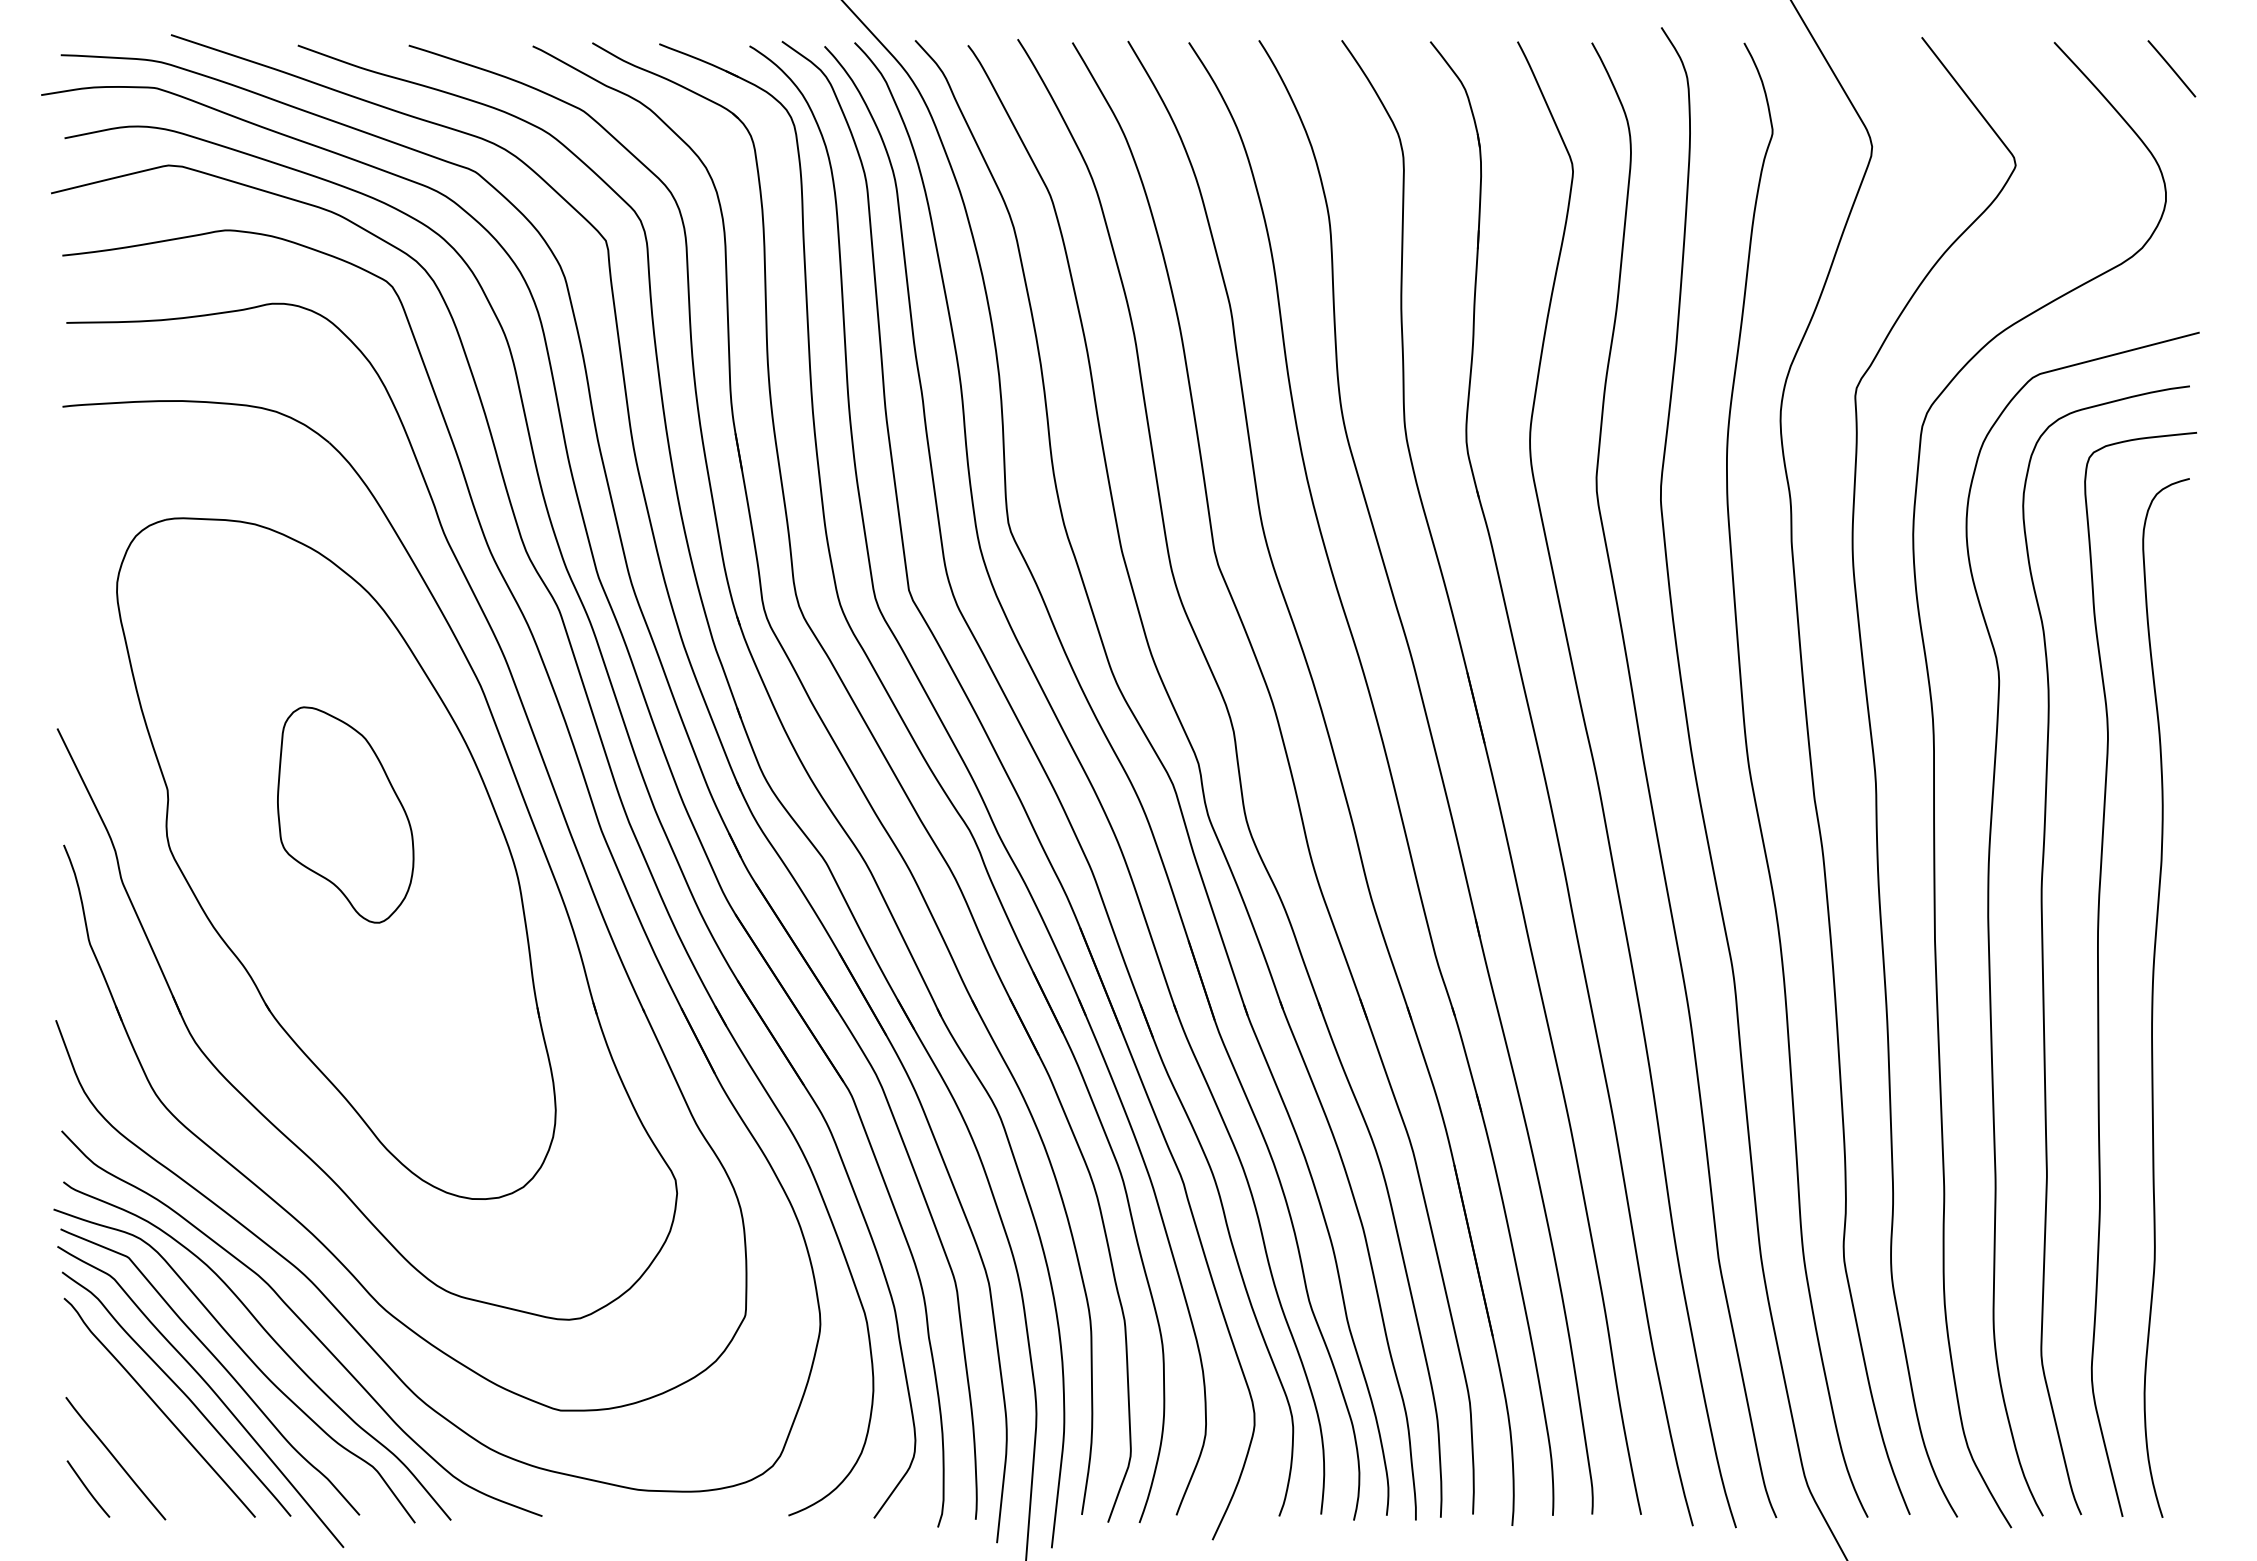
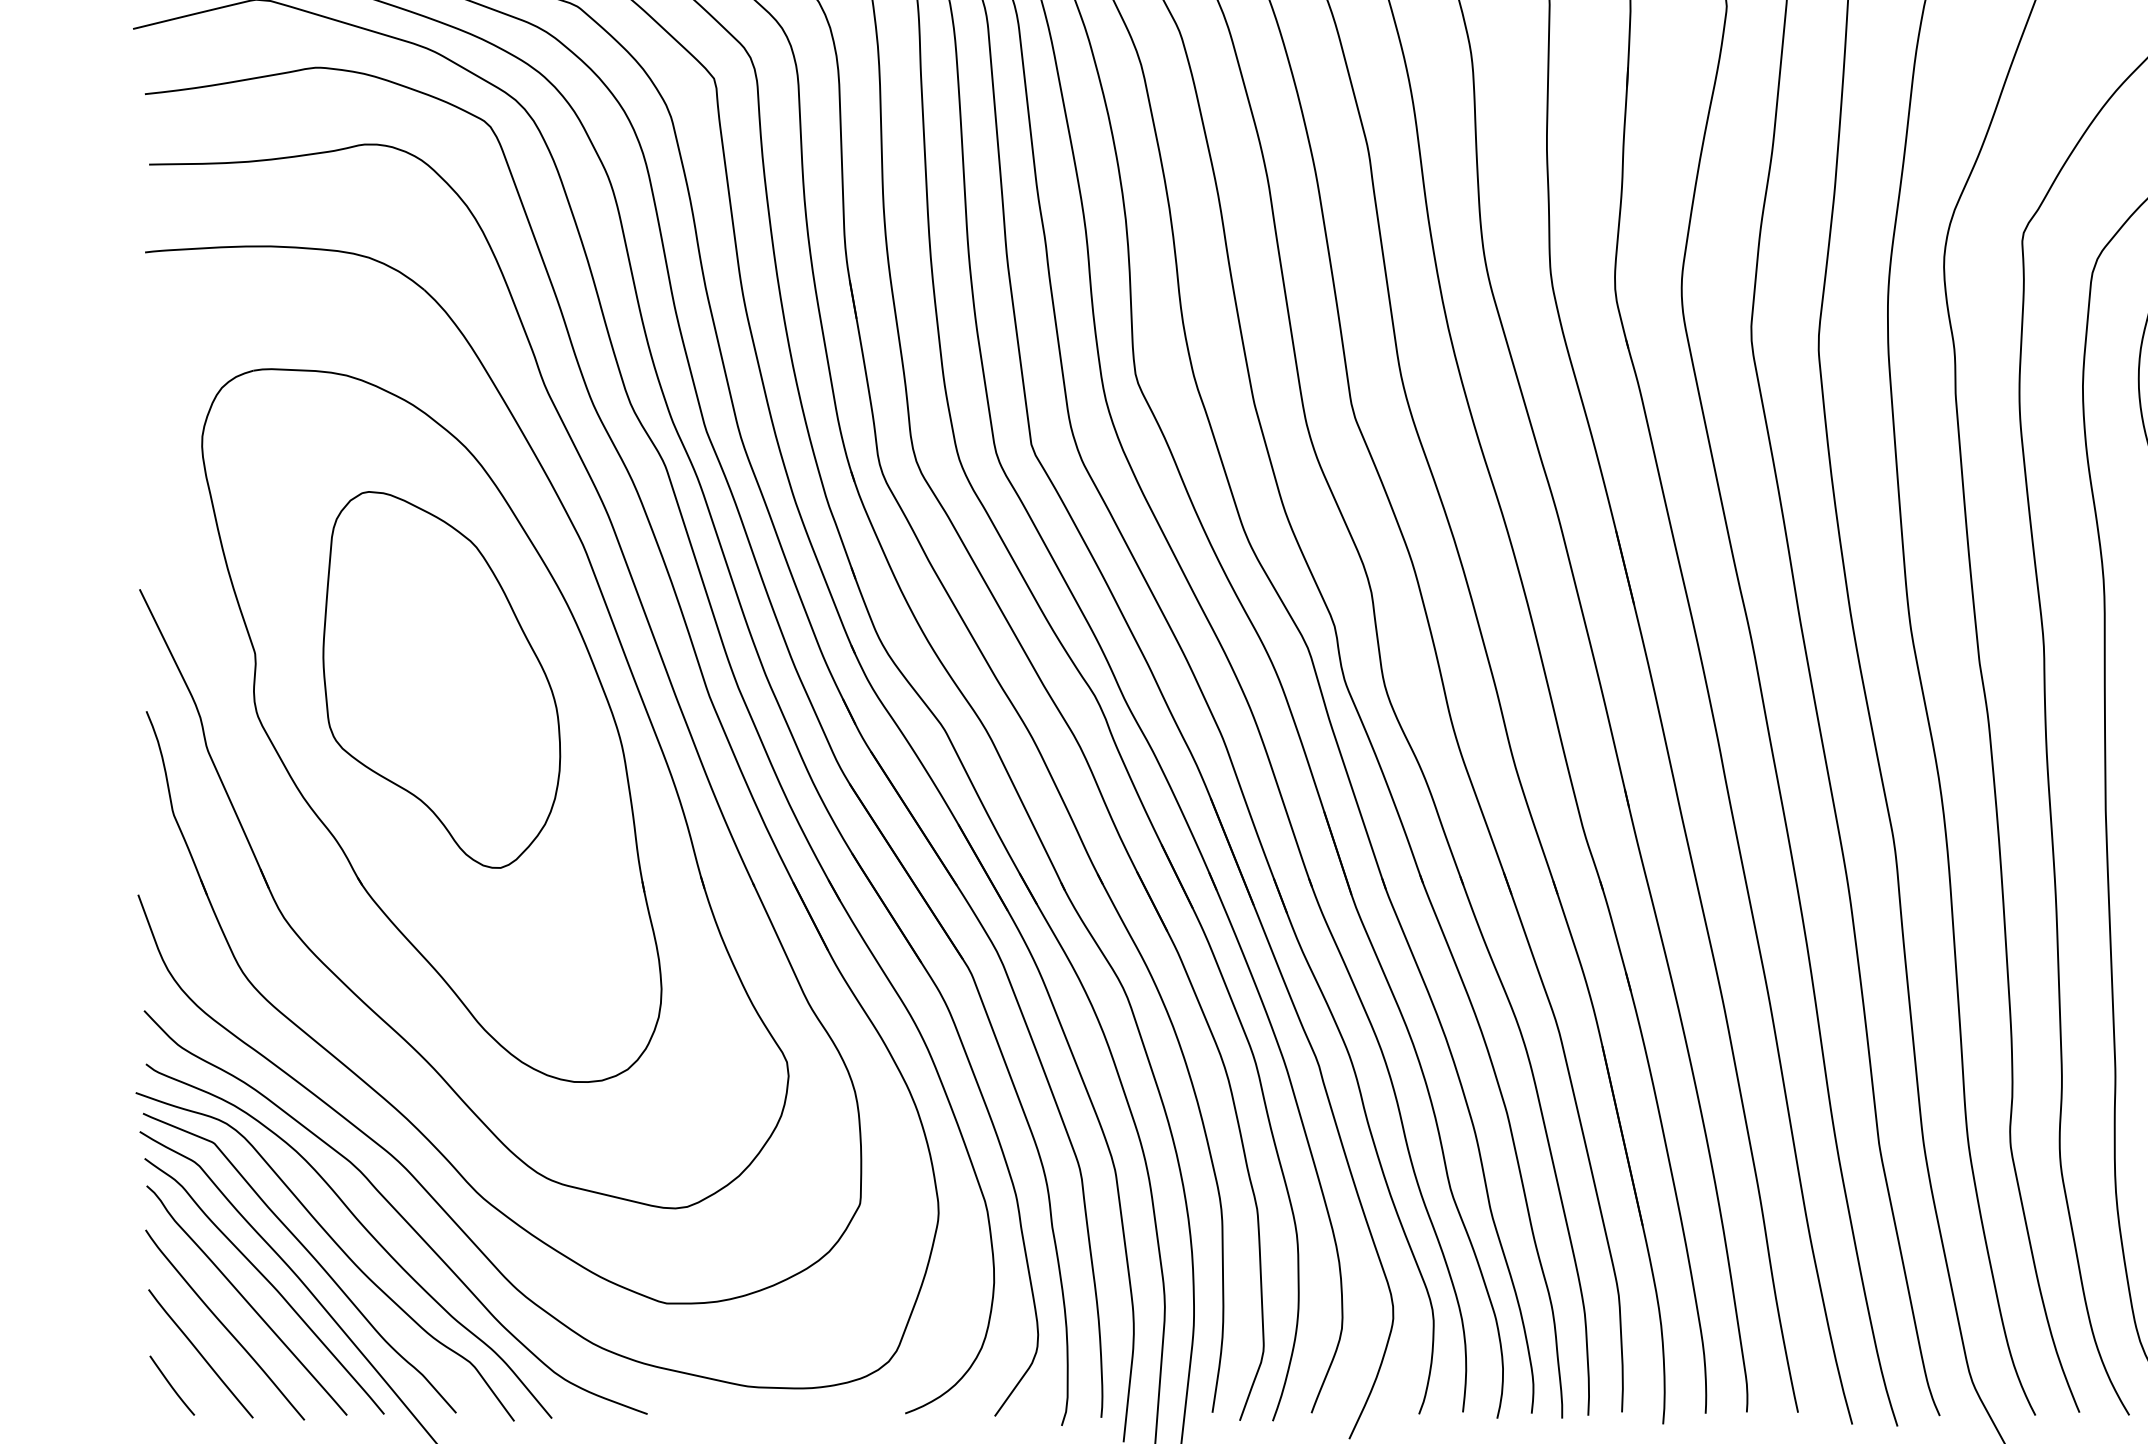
part: (345, 814) -> (441, 679), size x1.67
curve: (138, 1431) -> (224, 1325), added

